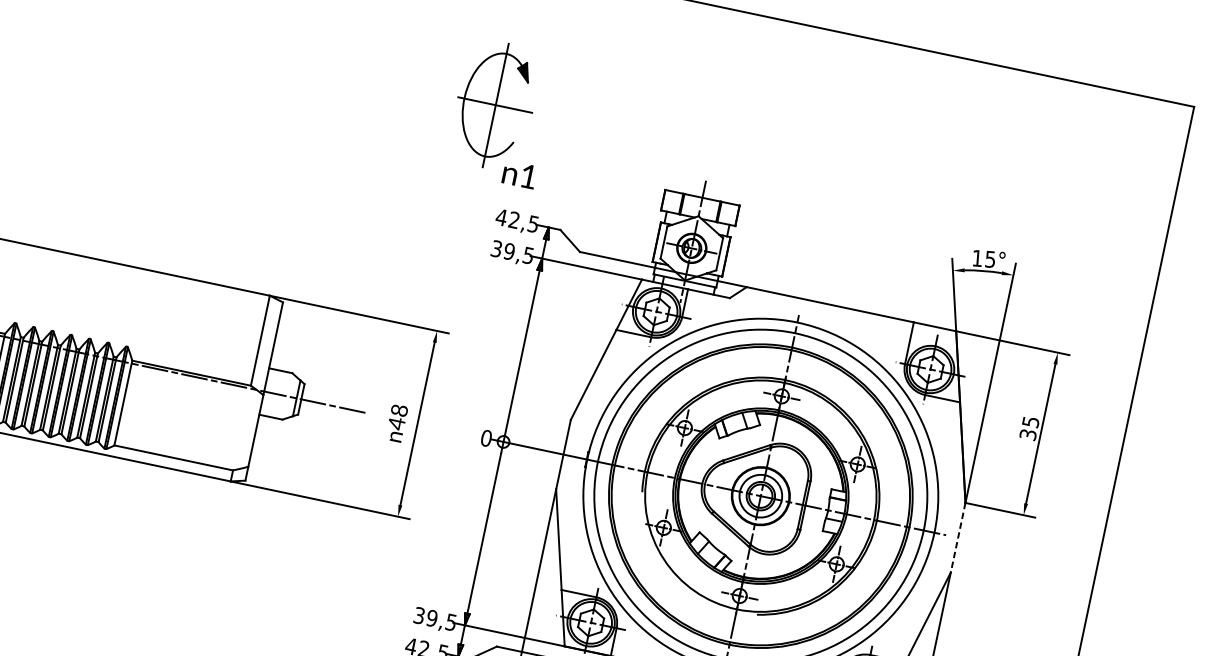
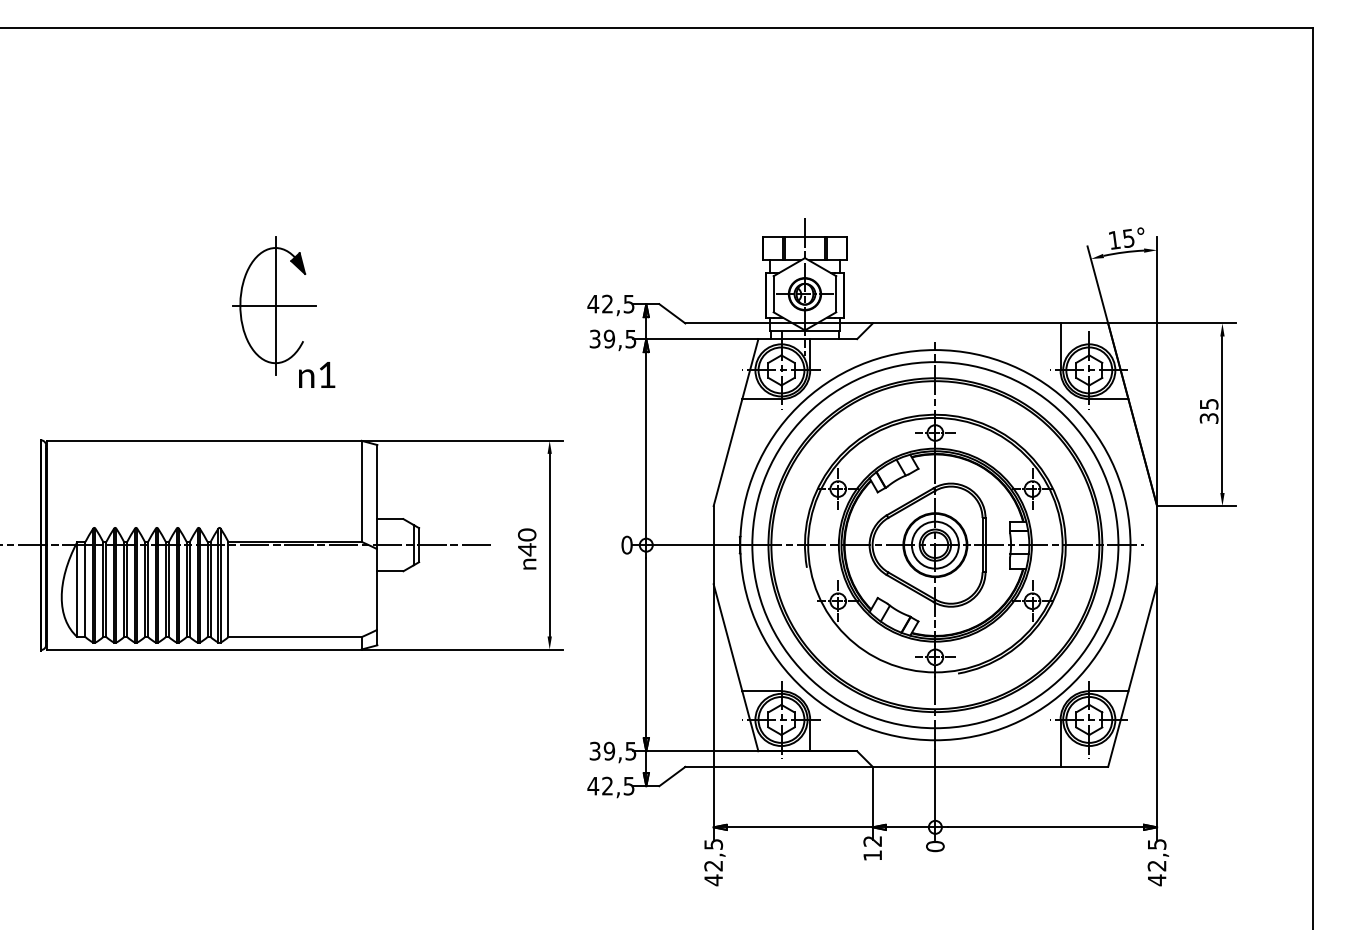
part: (501, 111) -> (283, 311), moved
text: (399, 410) -> (527, 534), n48 -> n40
line: (958, 538) -> (1157, 545), dashed -> solid

